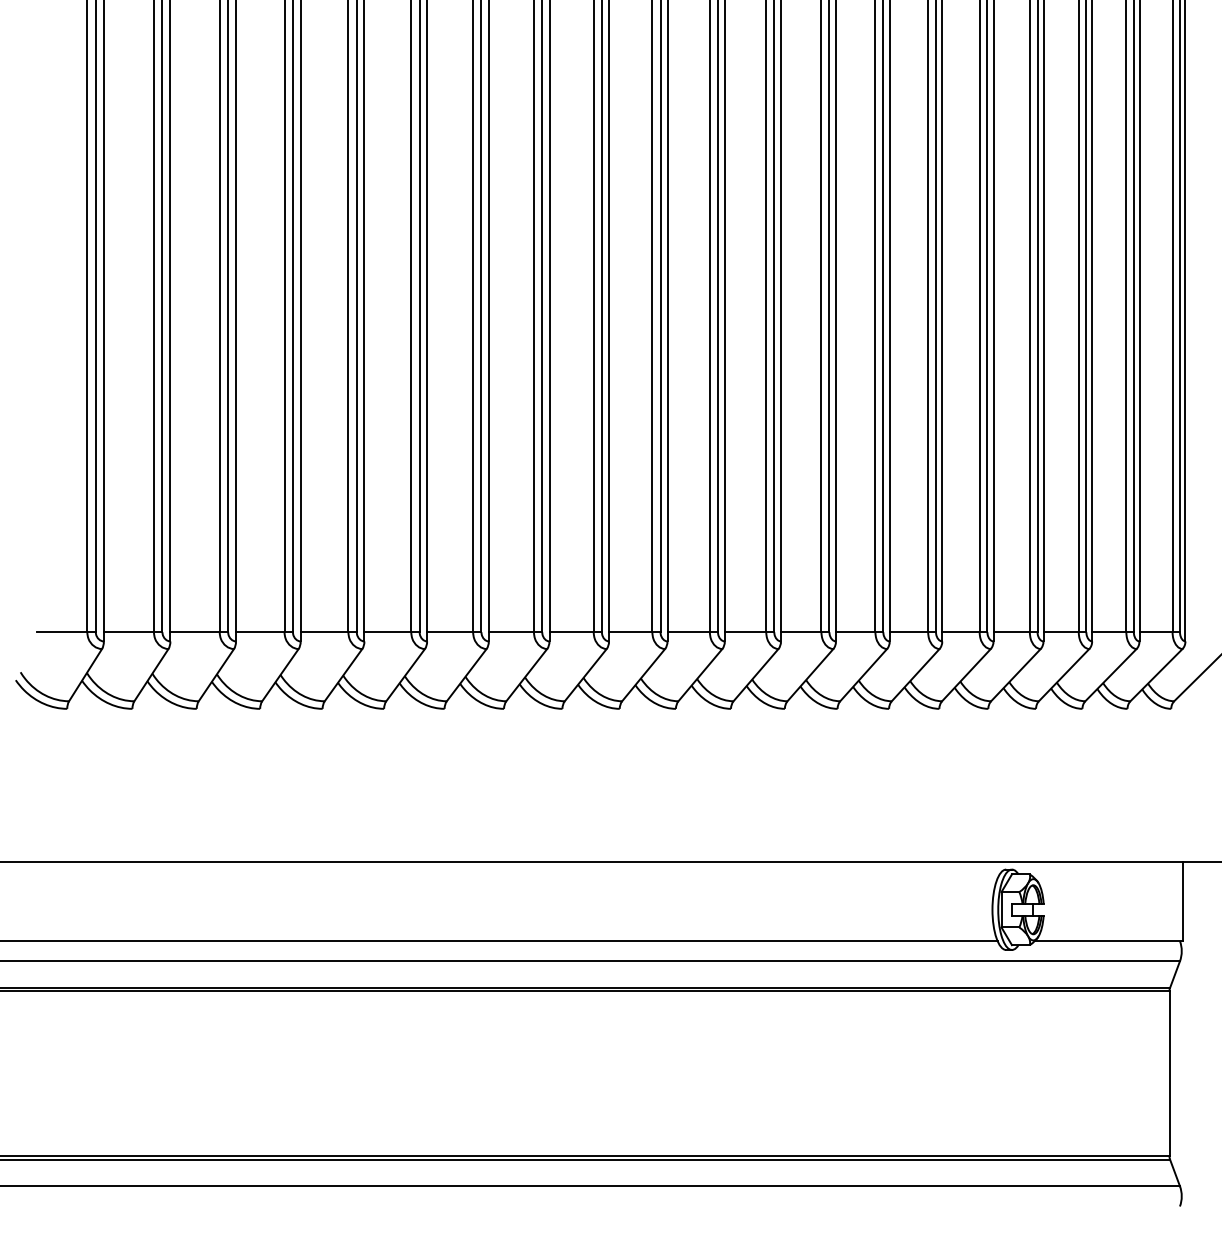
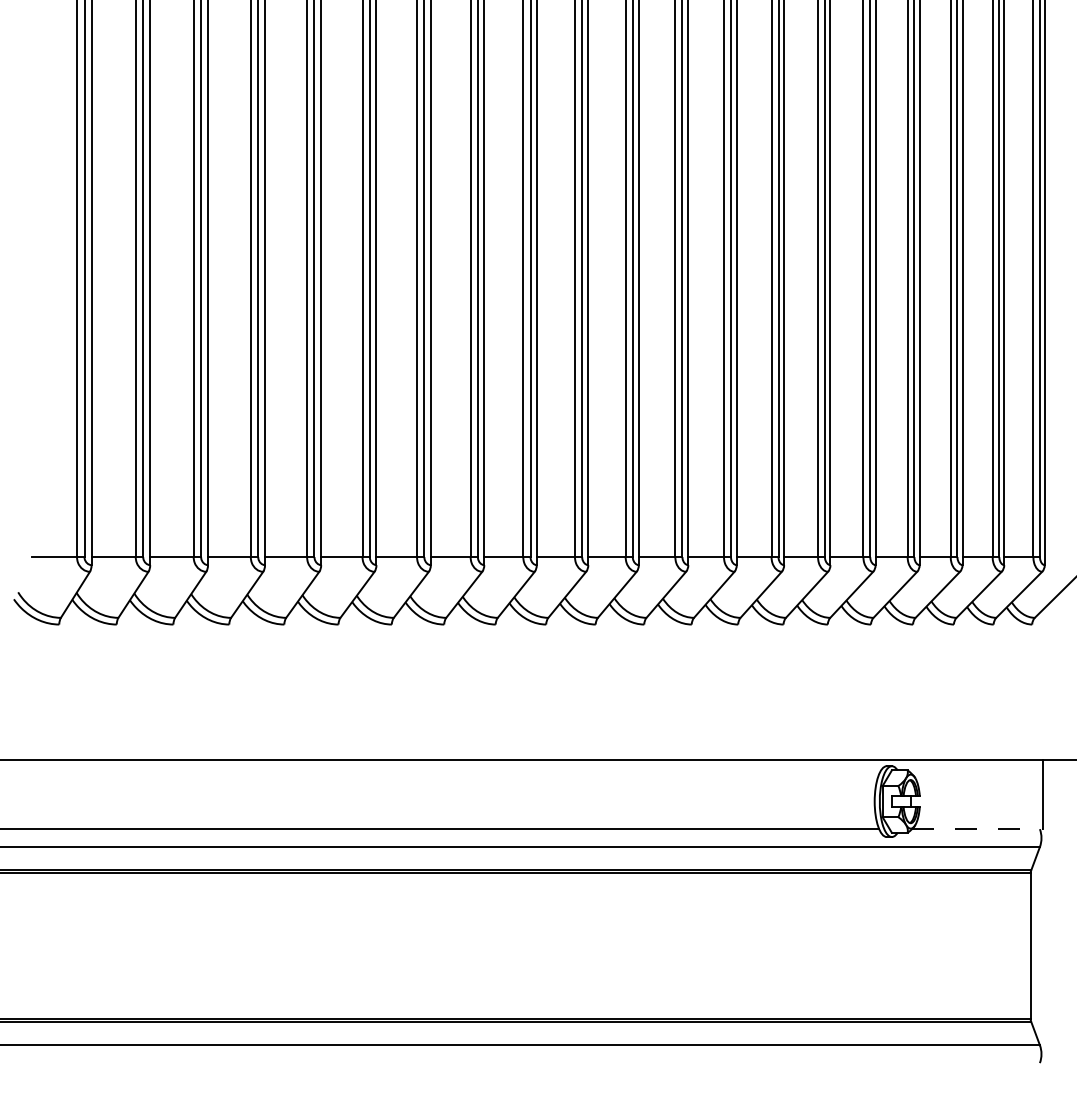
line: (1109, 941) -> (977, 829), solid -> dashed

